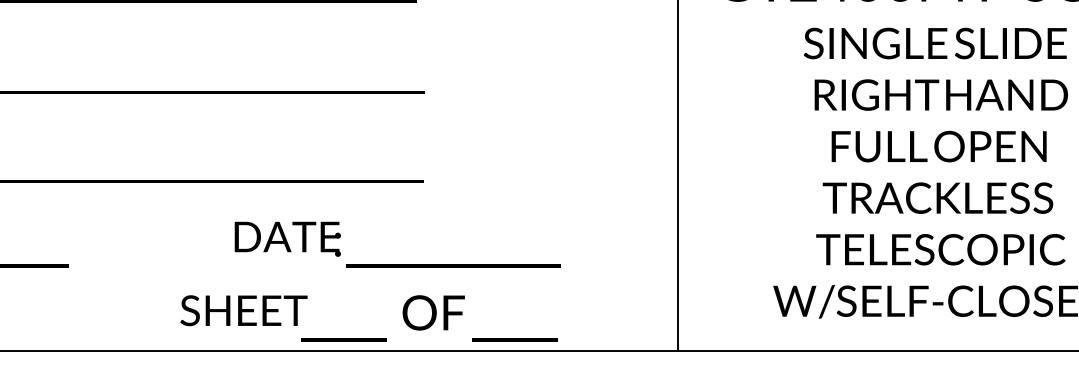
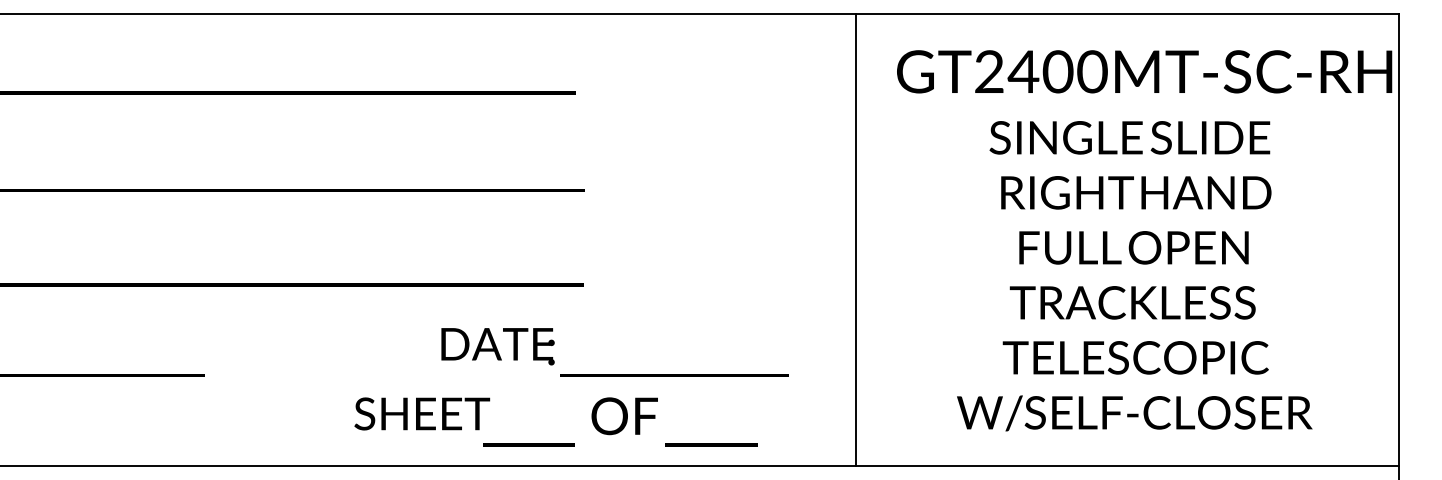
text: (396, 244) -> (614, 352), moved
text: (368, 317) -> (555, 421), moved

